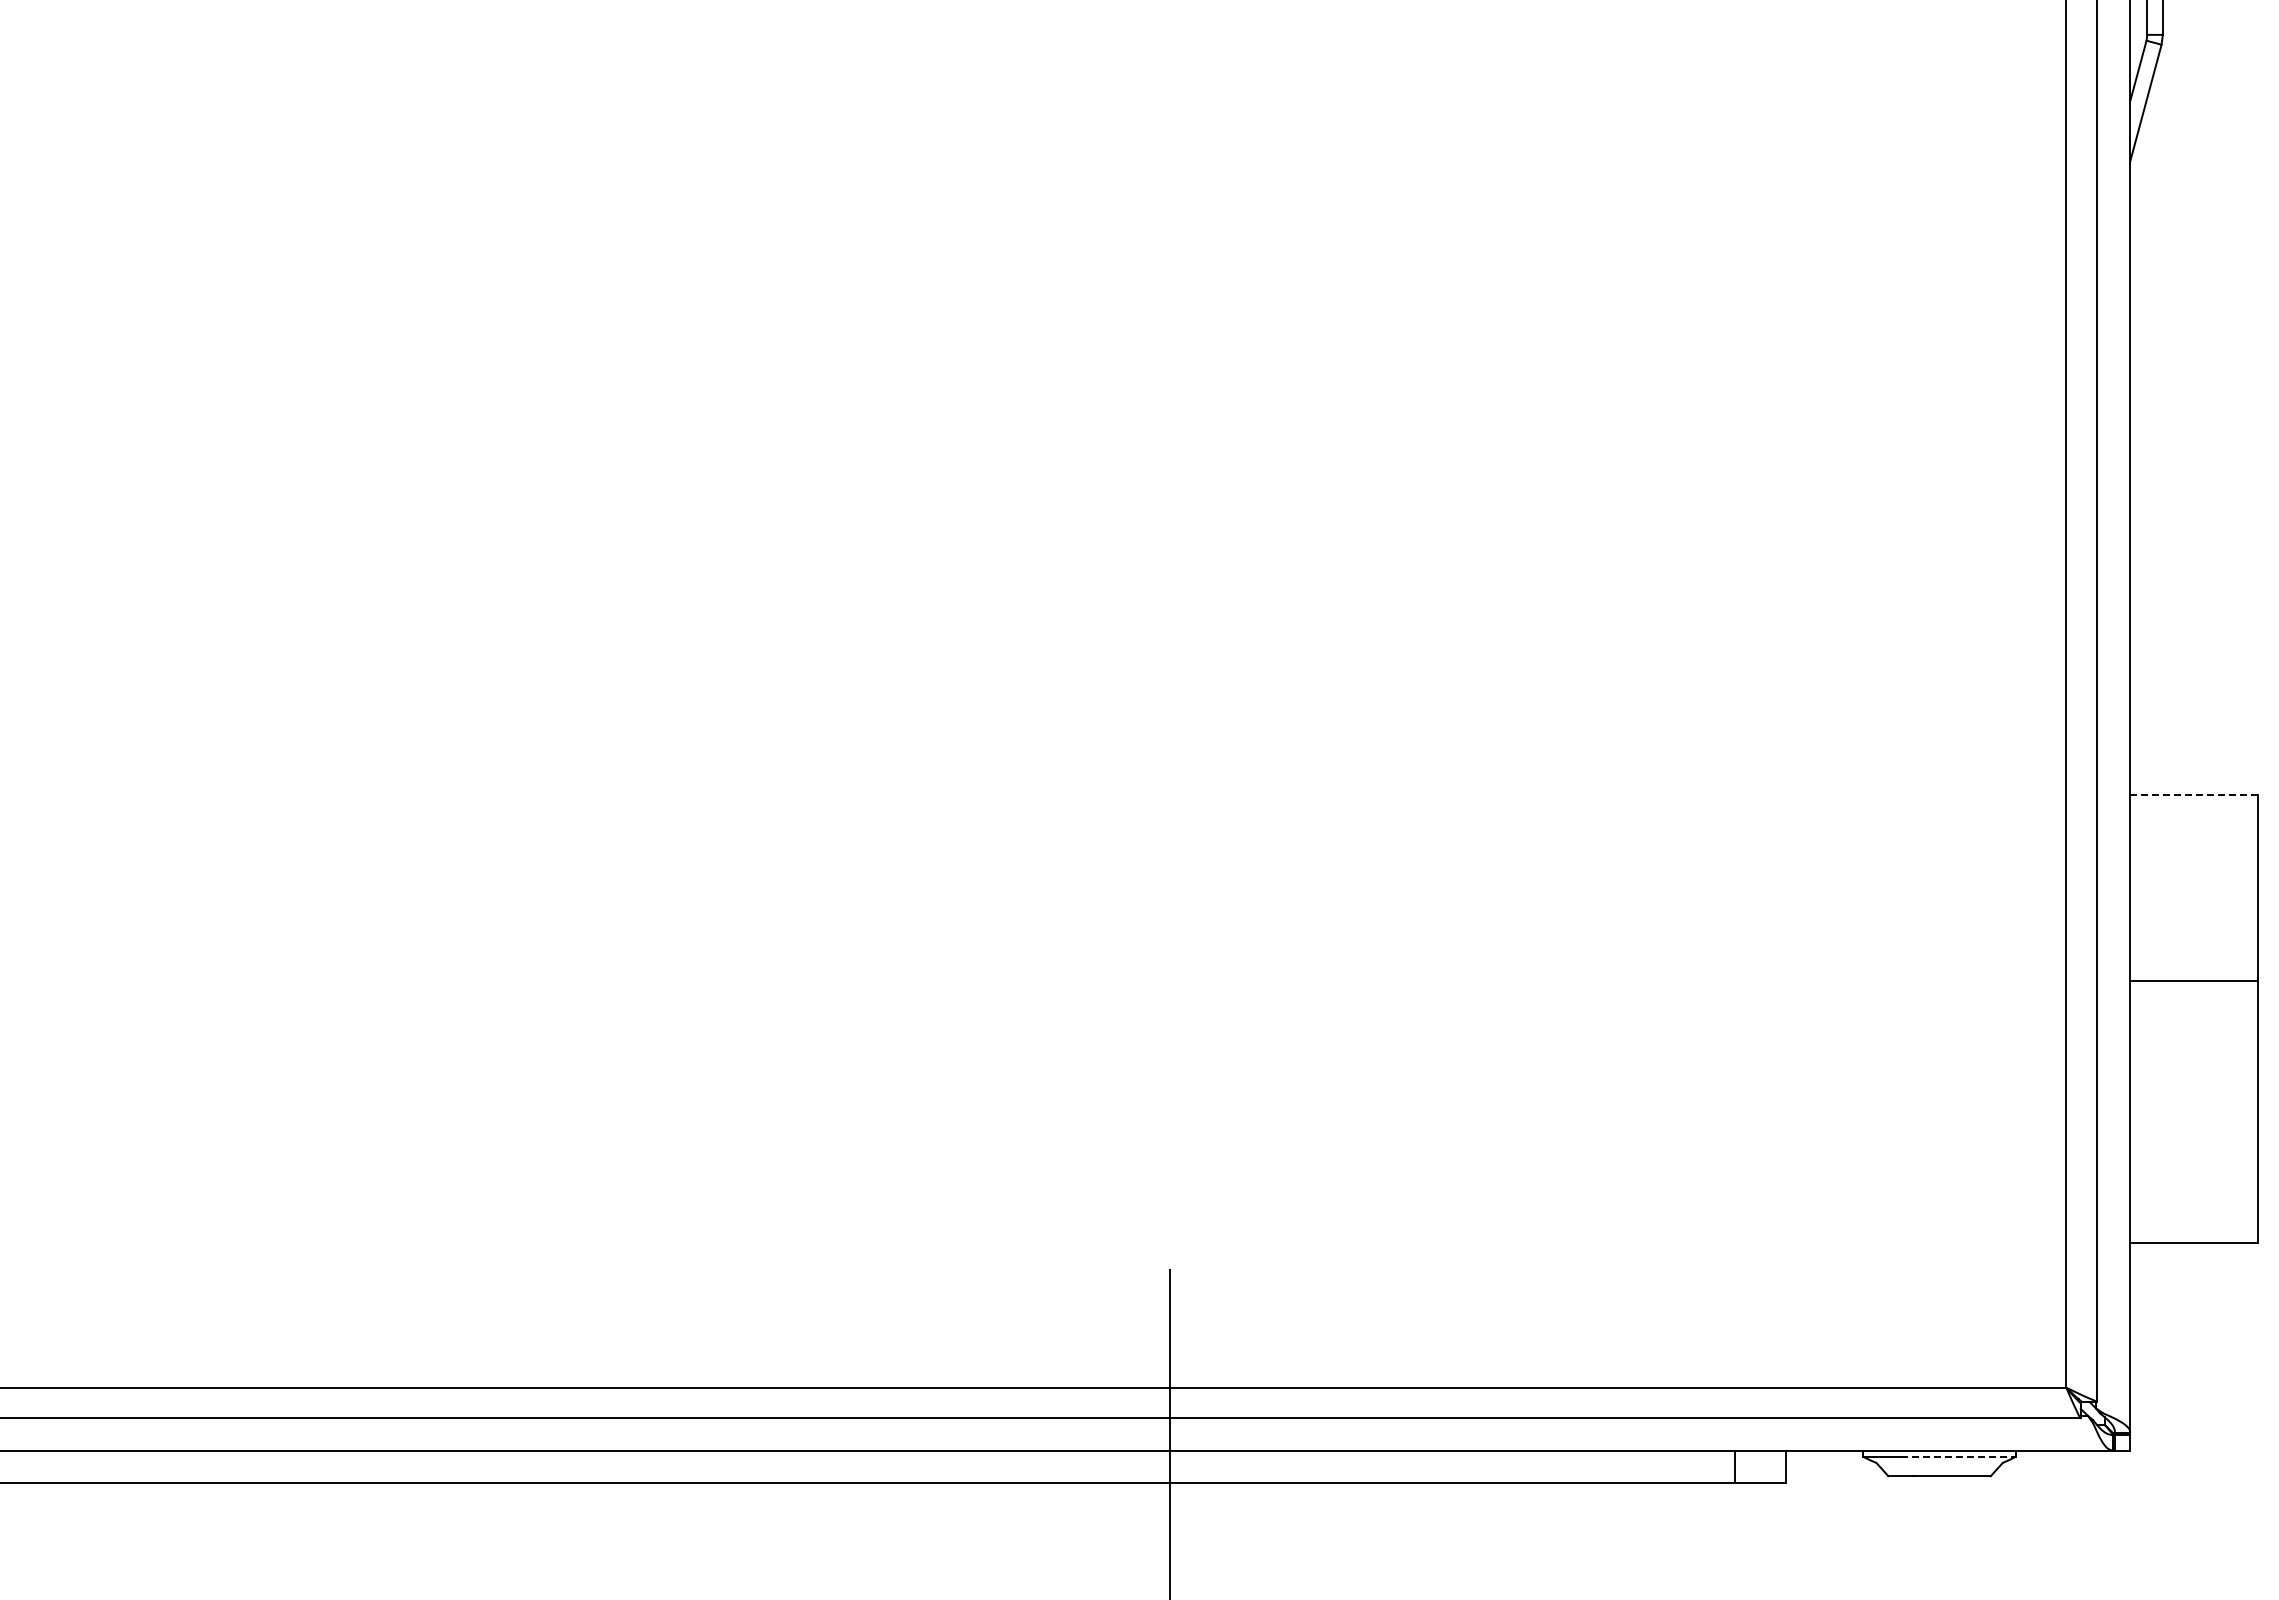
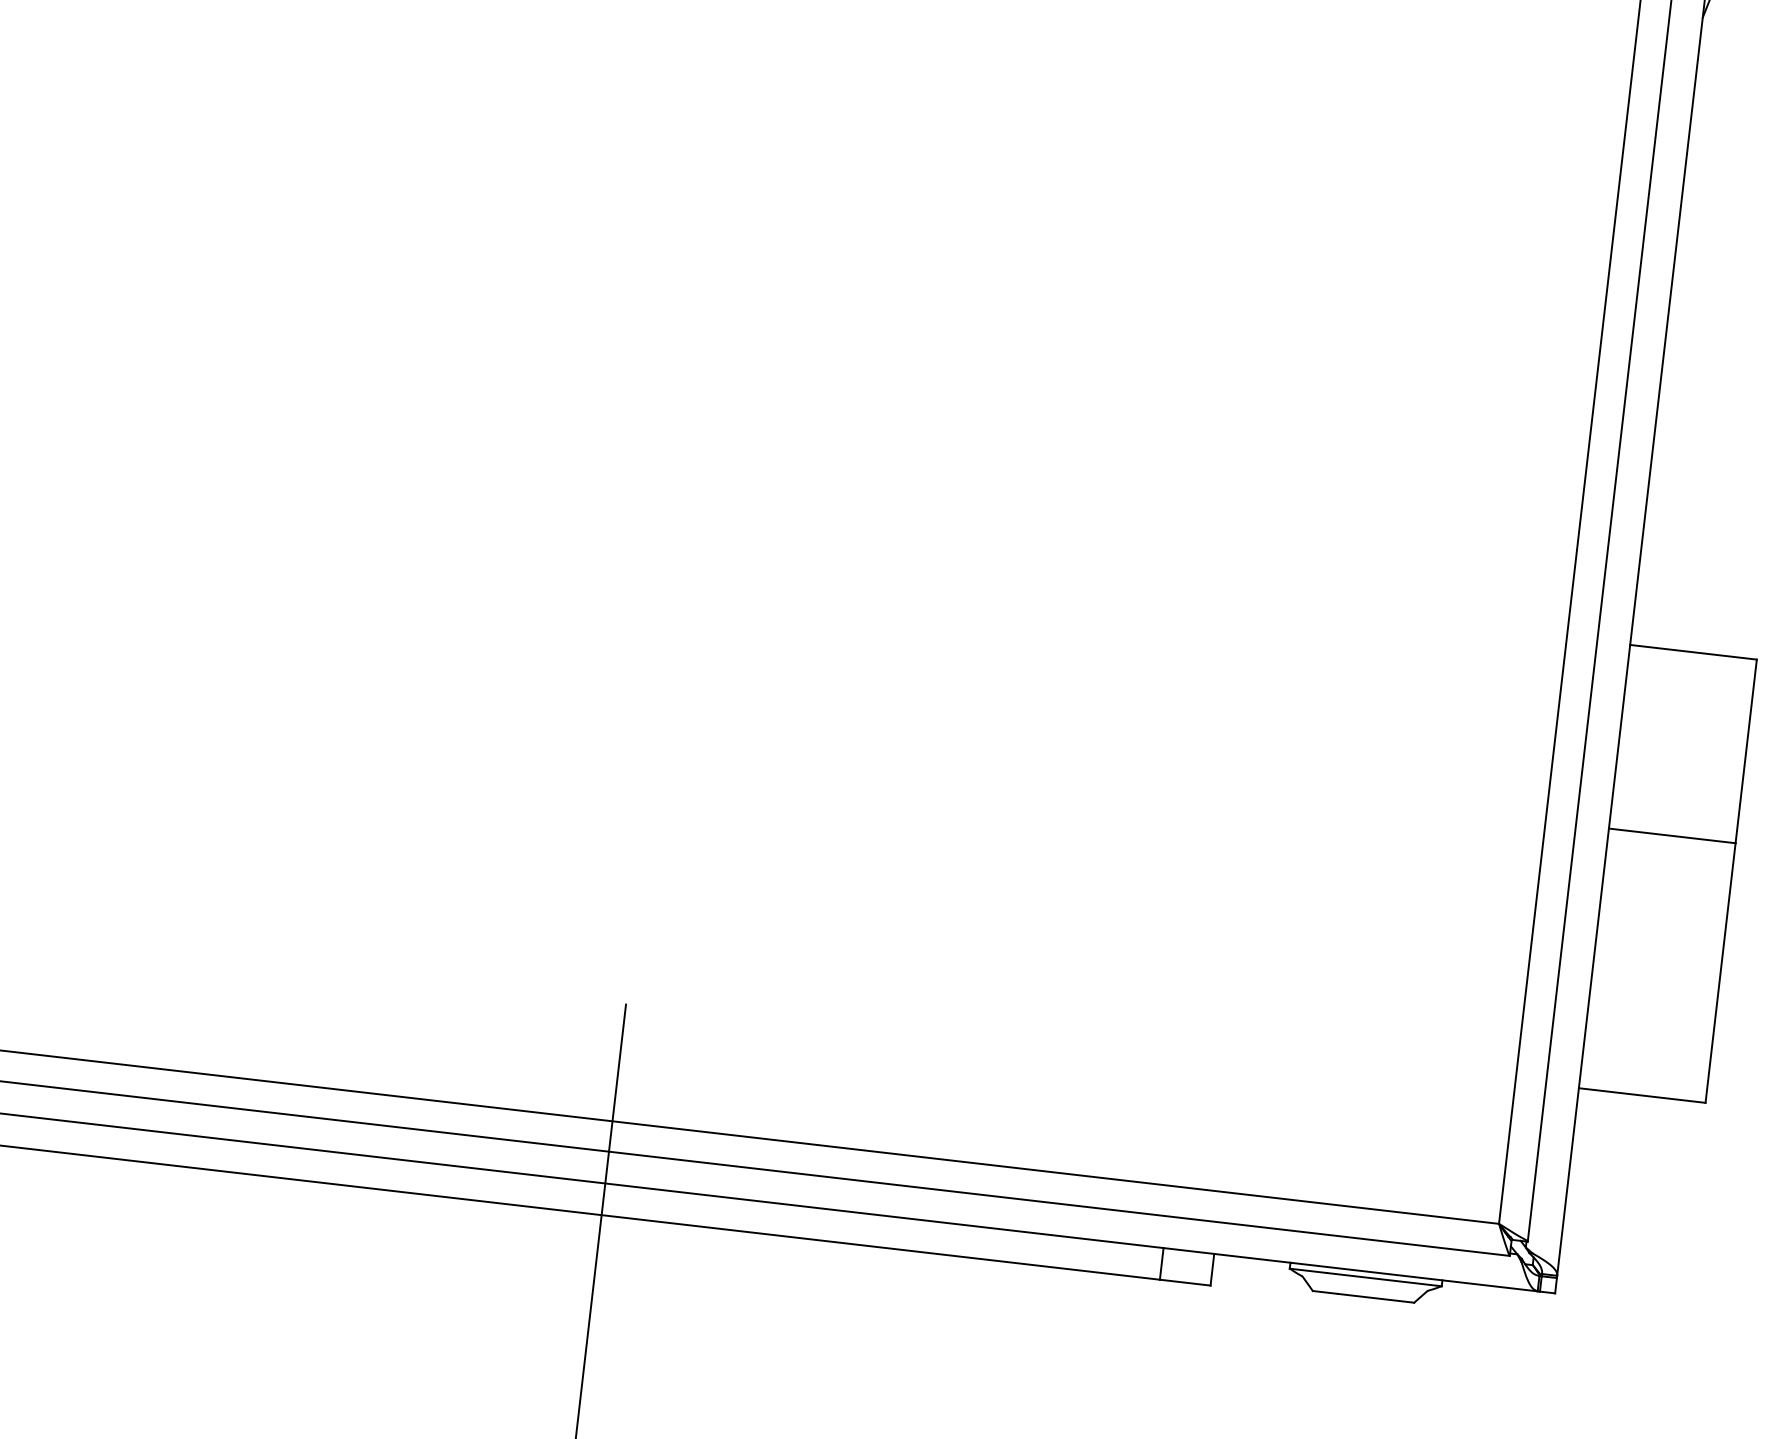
line: (2194, 795) -> (1693, 652), dashed -> solid
line: (1958, 1456) -> (1384, 1279), dashed -> solid

